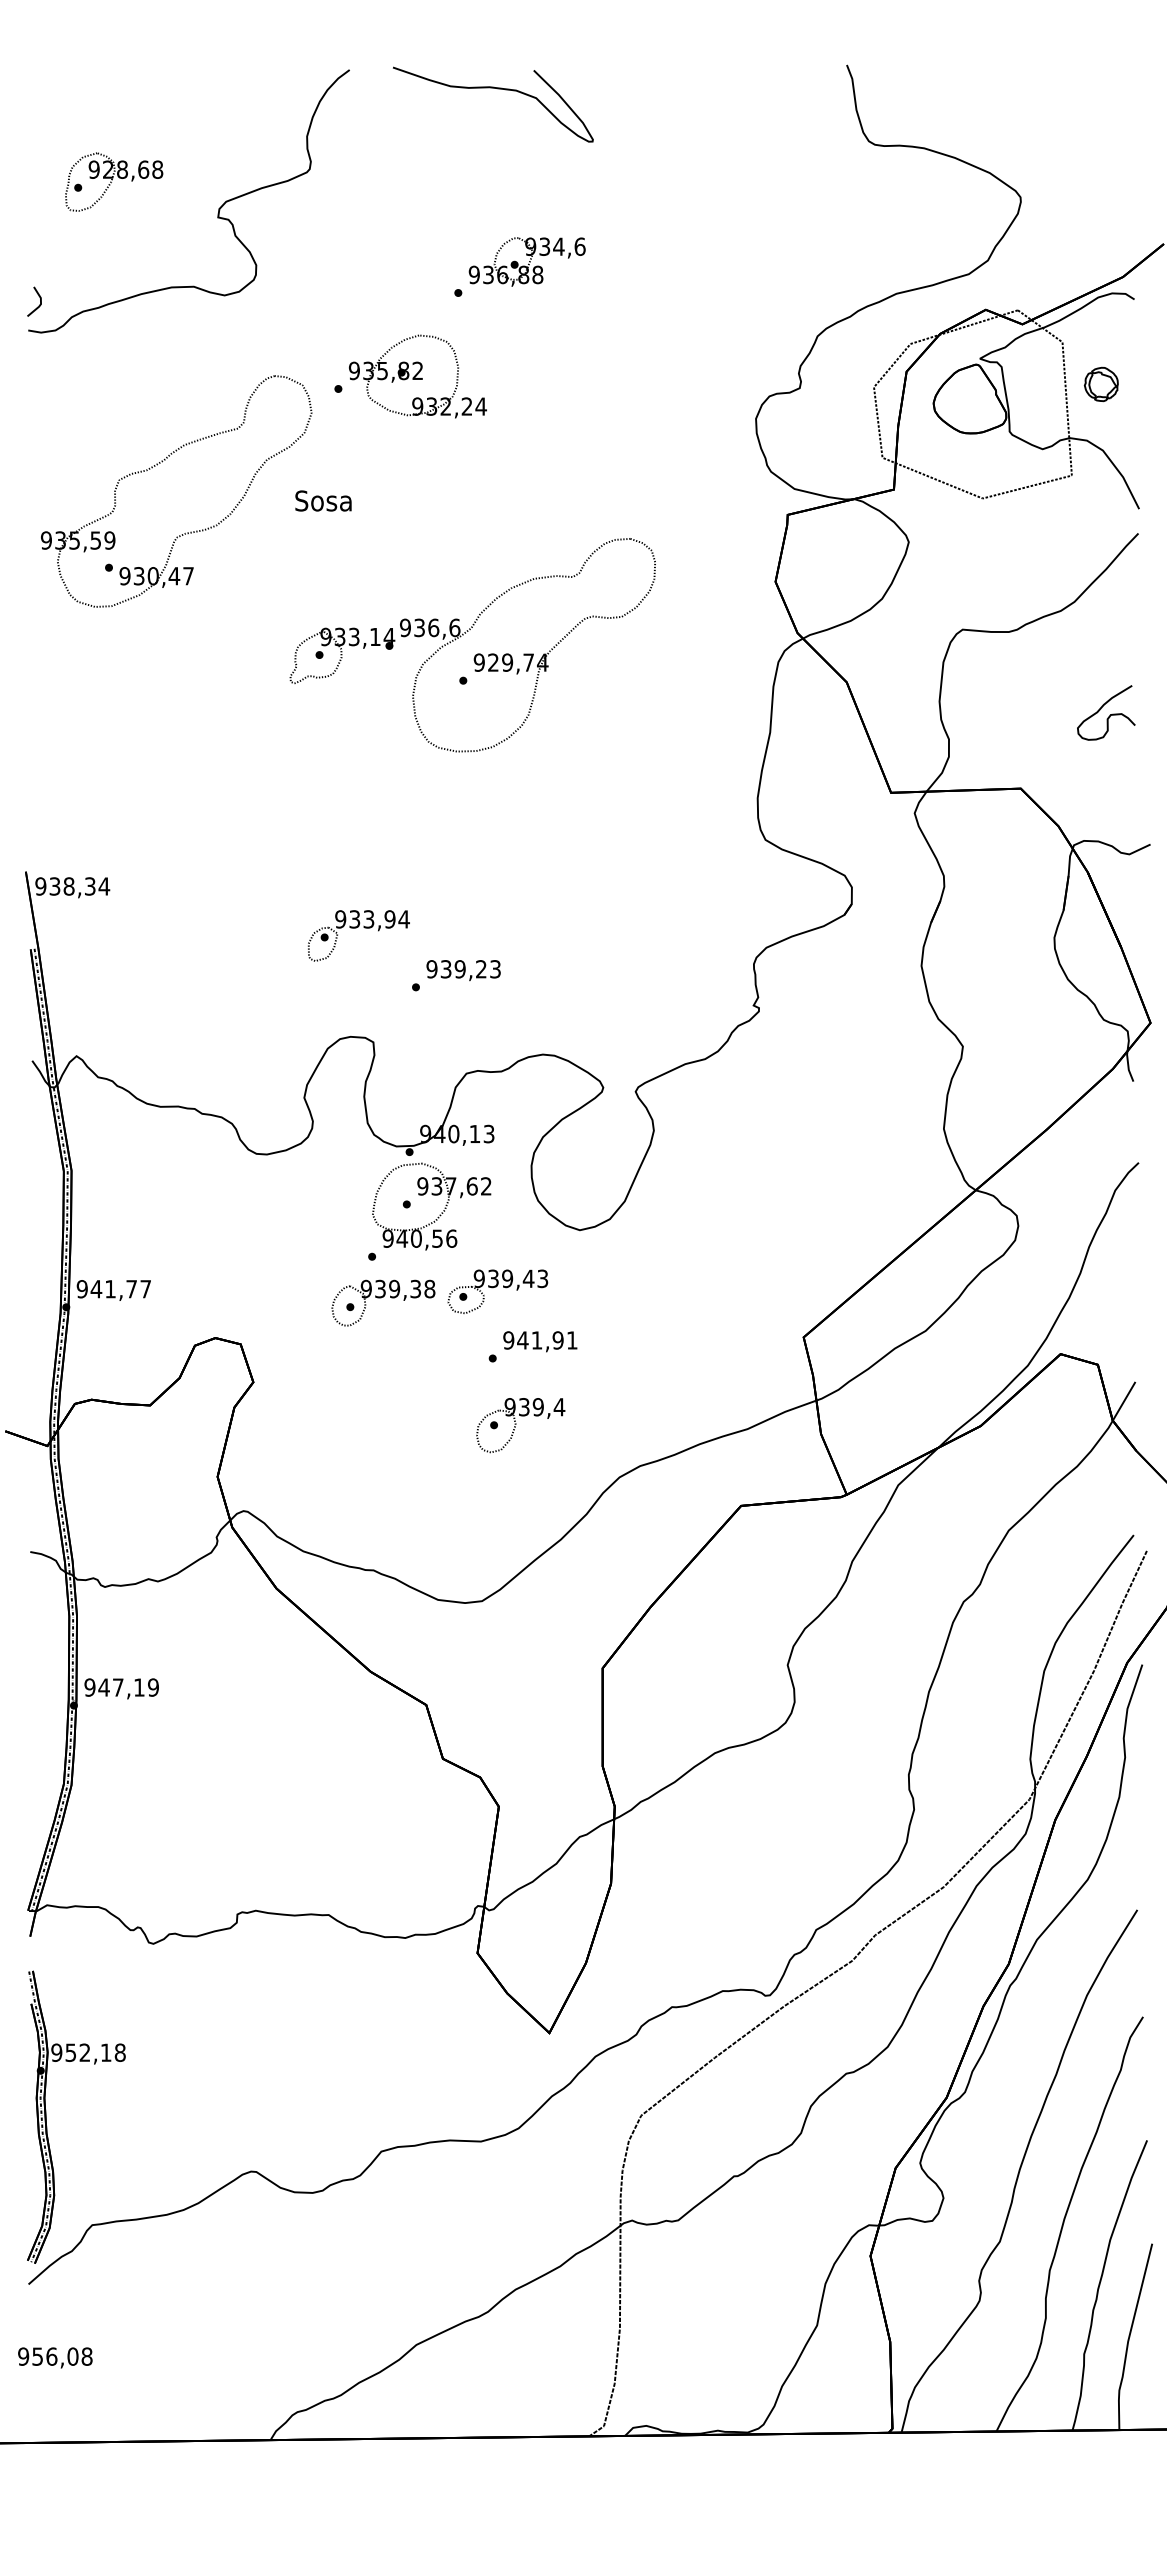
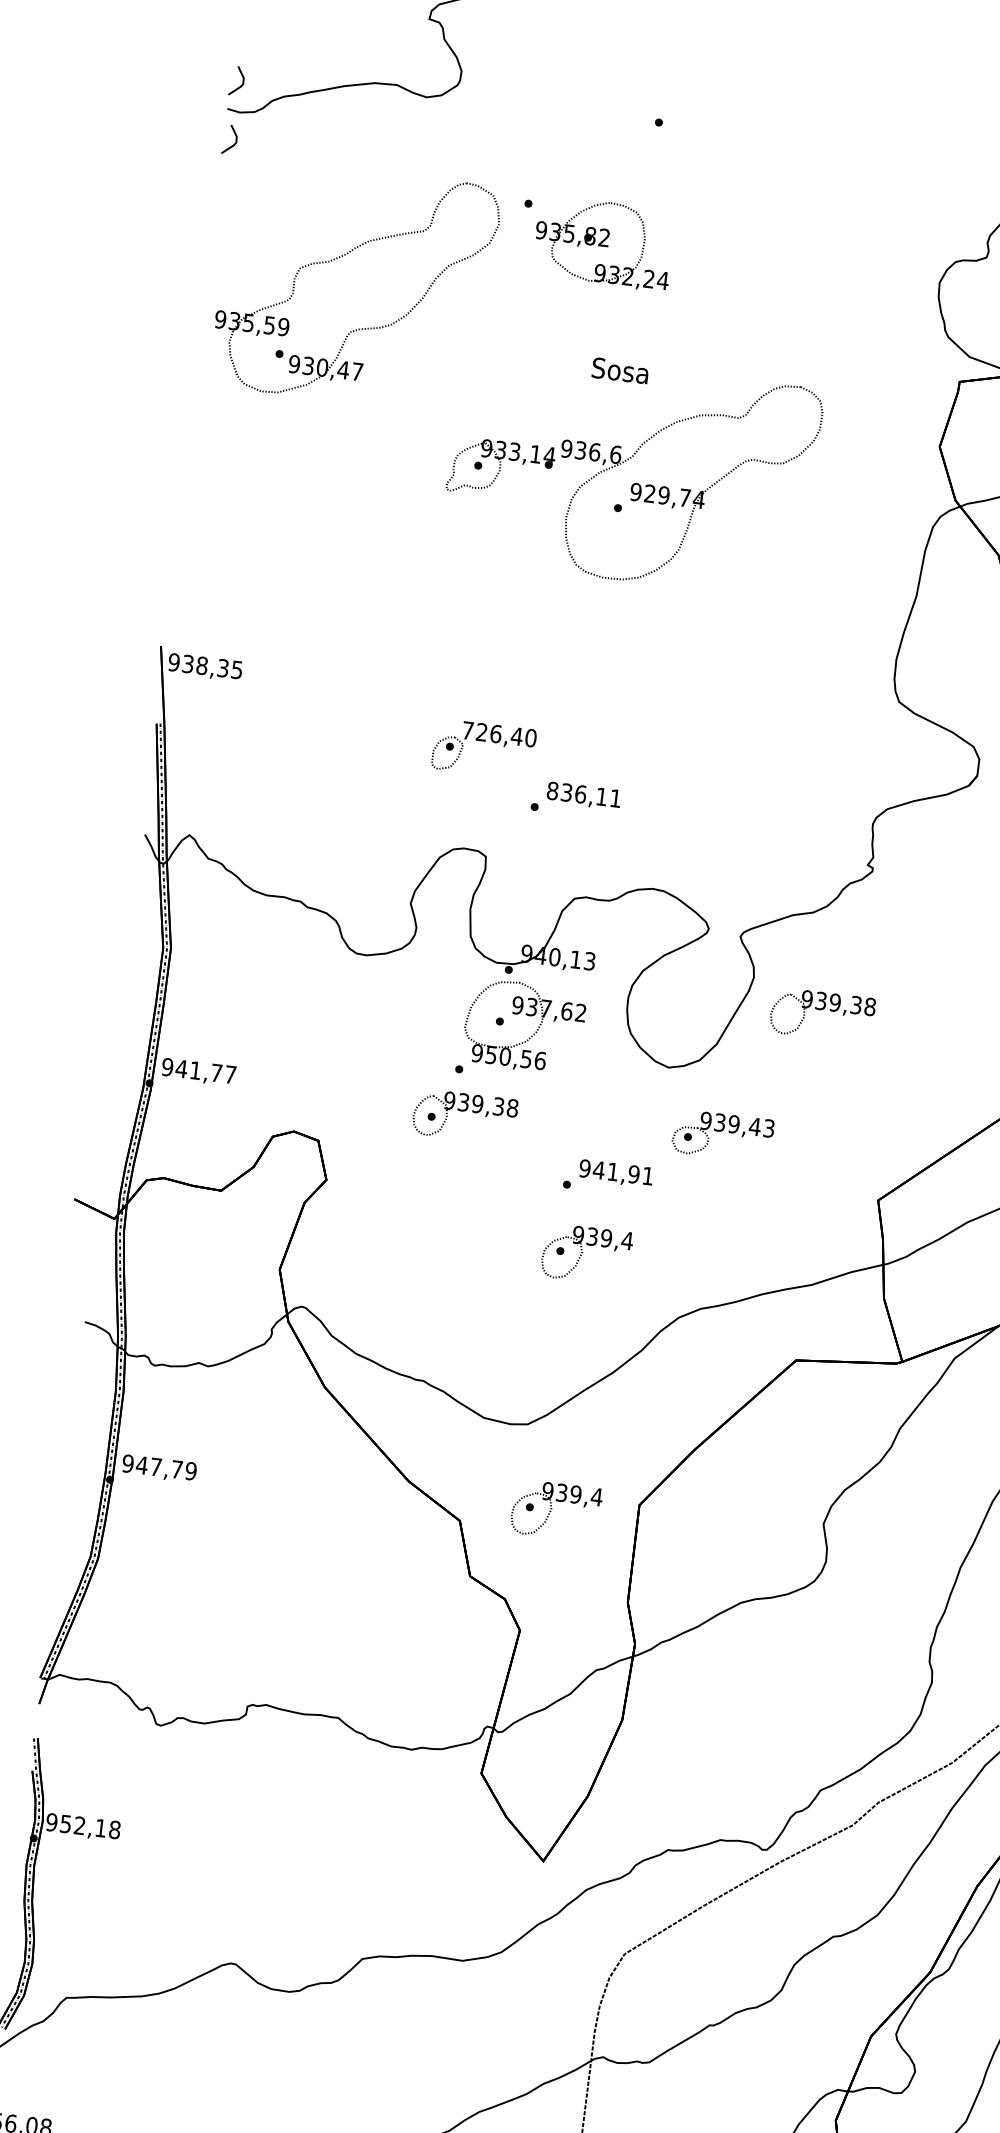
part: (526, 261) -> (730, 99), removed
line: (38, 364) -> (233, 143), added
part: (417, 376) -> (603, 243), moved
text: (323, 500) -> (620, 370), moved
text: (104, 886) -> (237, 670), 938,34 -> 938,35
text: (372, 919) -> (499, 734), 933,94 -> 726,40
text: (463, 969) -> (583, 794), 939,23 -> 836,11
part: (726, 1159) -> (822, 1014), added
text: (402, 1238) -> (491, 1054), 940,56 -> 950,56
part: (497, 1291) -> (722, 1135), moved
part: (520, 1683) -> (556, 1510), added
text: (139, 1687) -> (177, 1469), 947,19 -> 947,79

